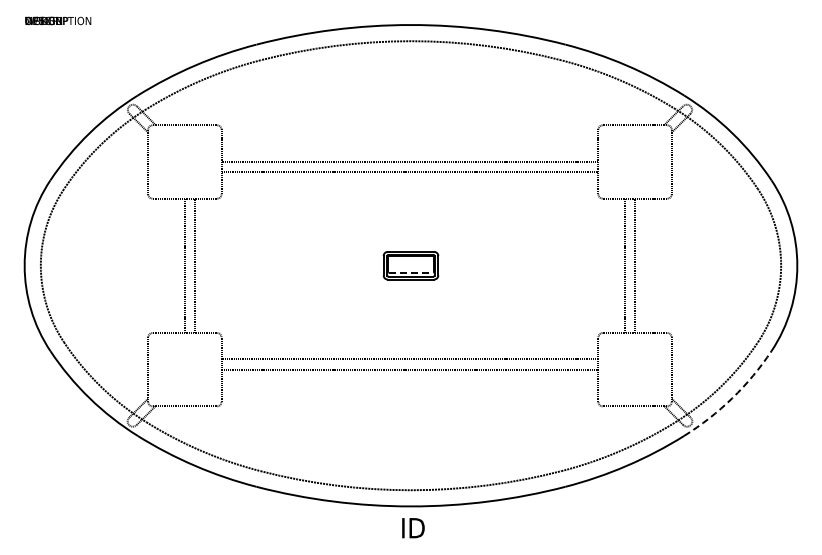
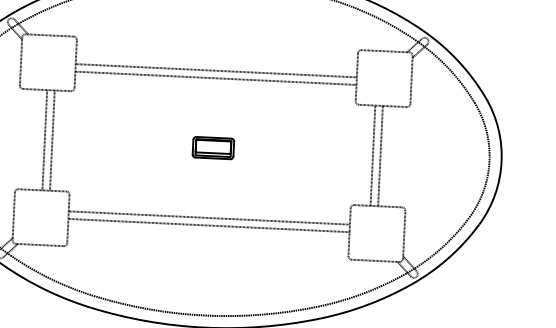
line: (411, 272) -> (213, 153), dashed -> solid
arc: (732, 398) -> (448, 258), dashed -> solid

